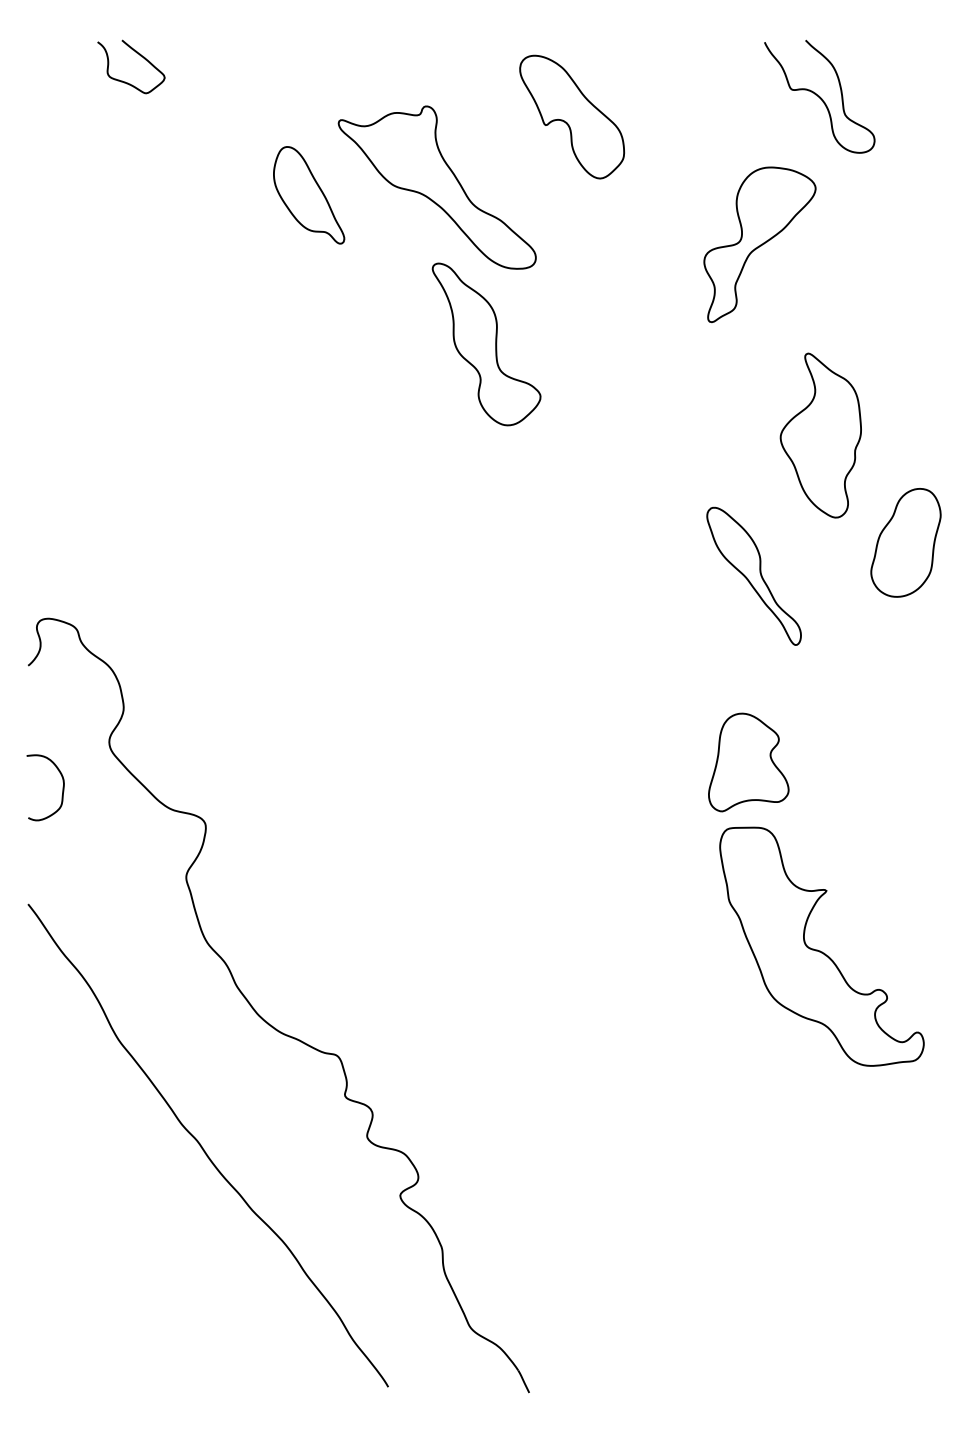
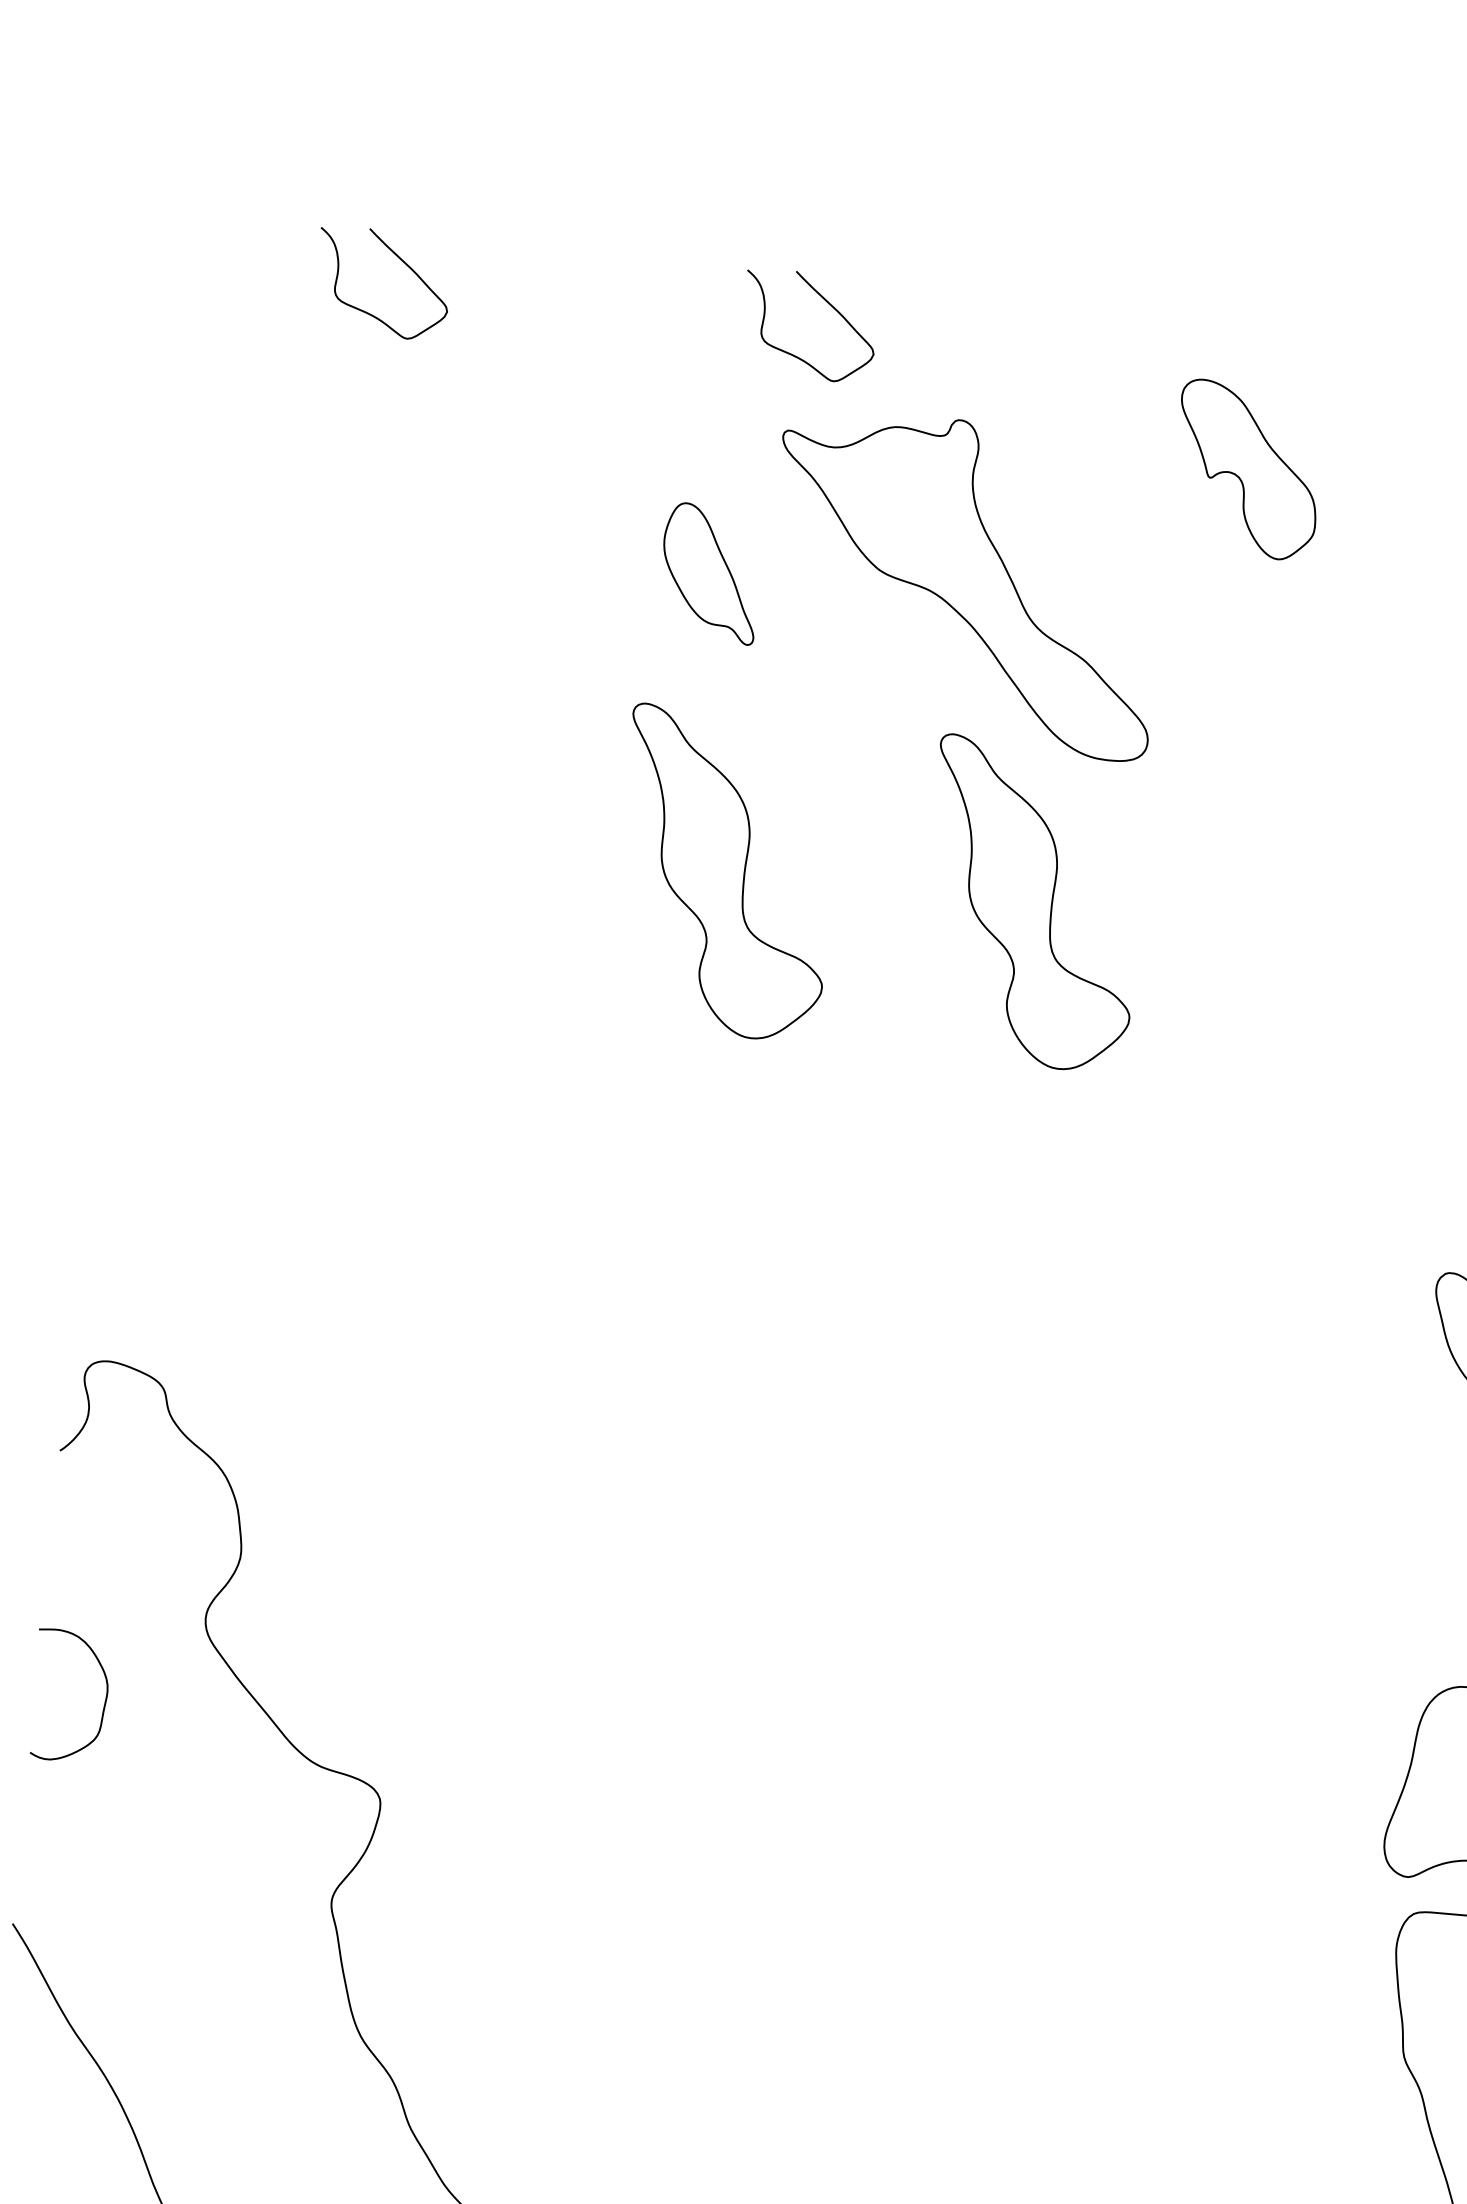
curve: (355, 56) -> (829, 307), added
part: (572, 116) -> (1248, 469), size x0.7
part: (309, 195) -> (710, 573), size x0.7
part: (331, 344) -> (725, 873), added

